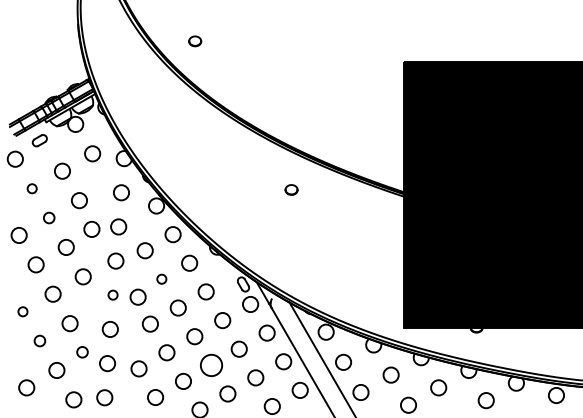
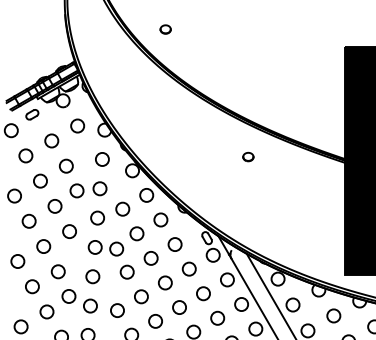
circle: (31, 188) -> (25, 155), size x1.67
circle: (48, 217) -> (39, 180), size x1.43
circle: (161, 278) -> (136, 233), size x1.67
circle: (112, 294) -> (94, 246), size x1.67
circle: (22, 311) -> (17, 261), size x1.67
circle: (39, 340) -> (32, 286), size x1.43
circle: (82, 351) -> (68, 295), size x1.43
circle: (210, 364) -> (178, 306), size x0.71

